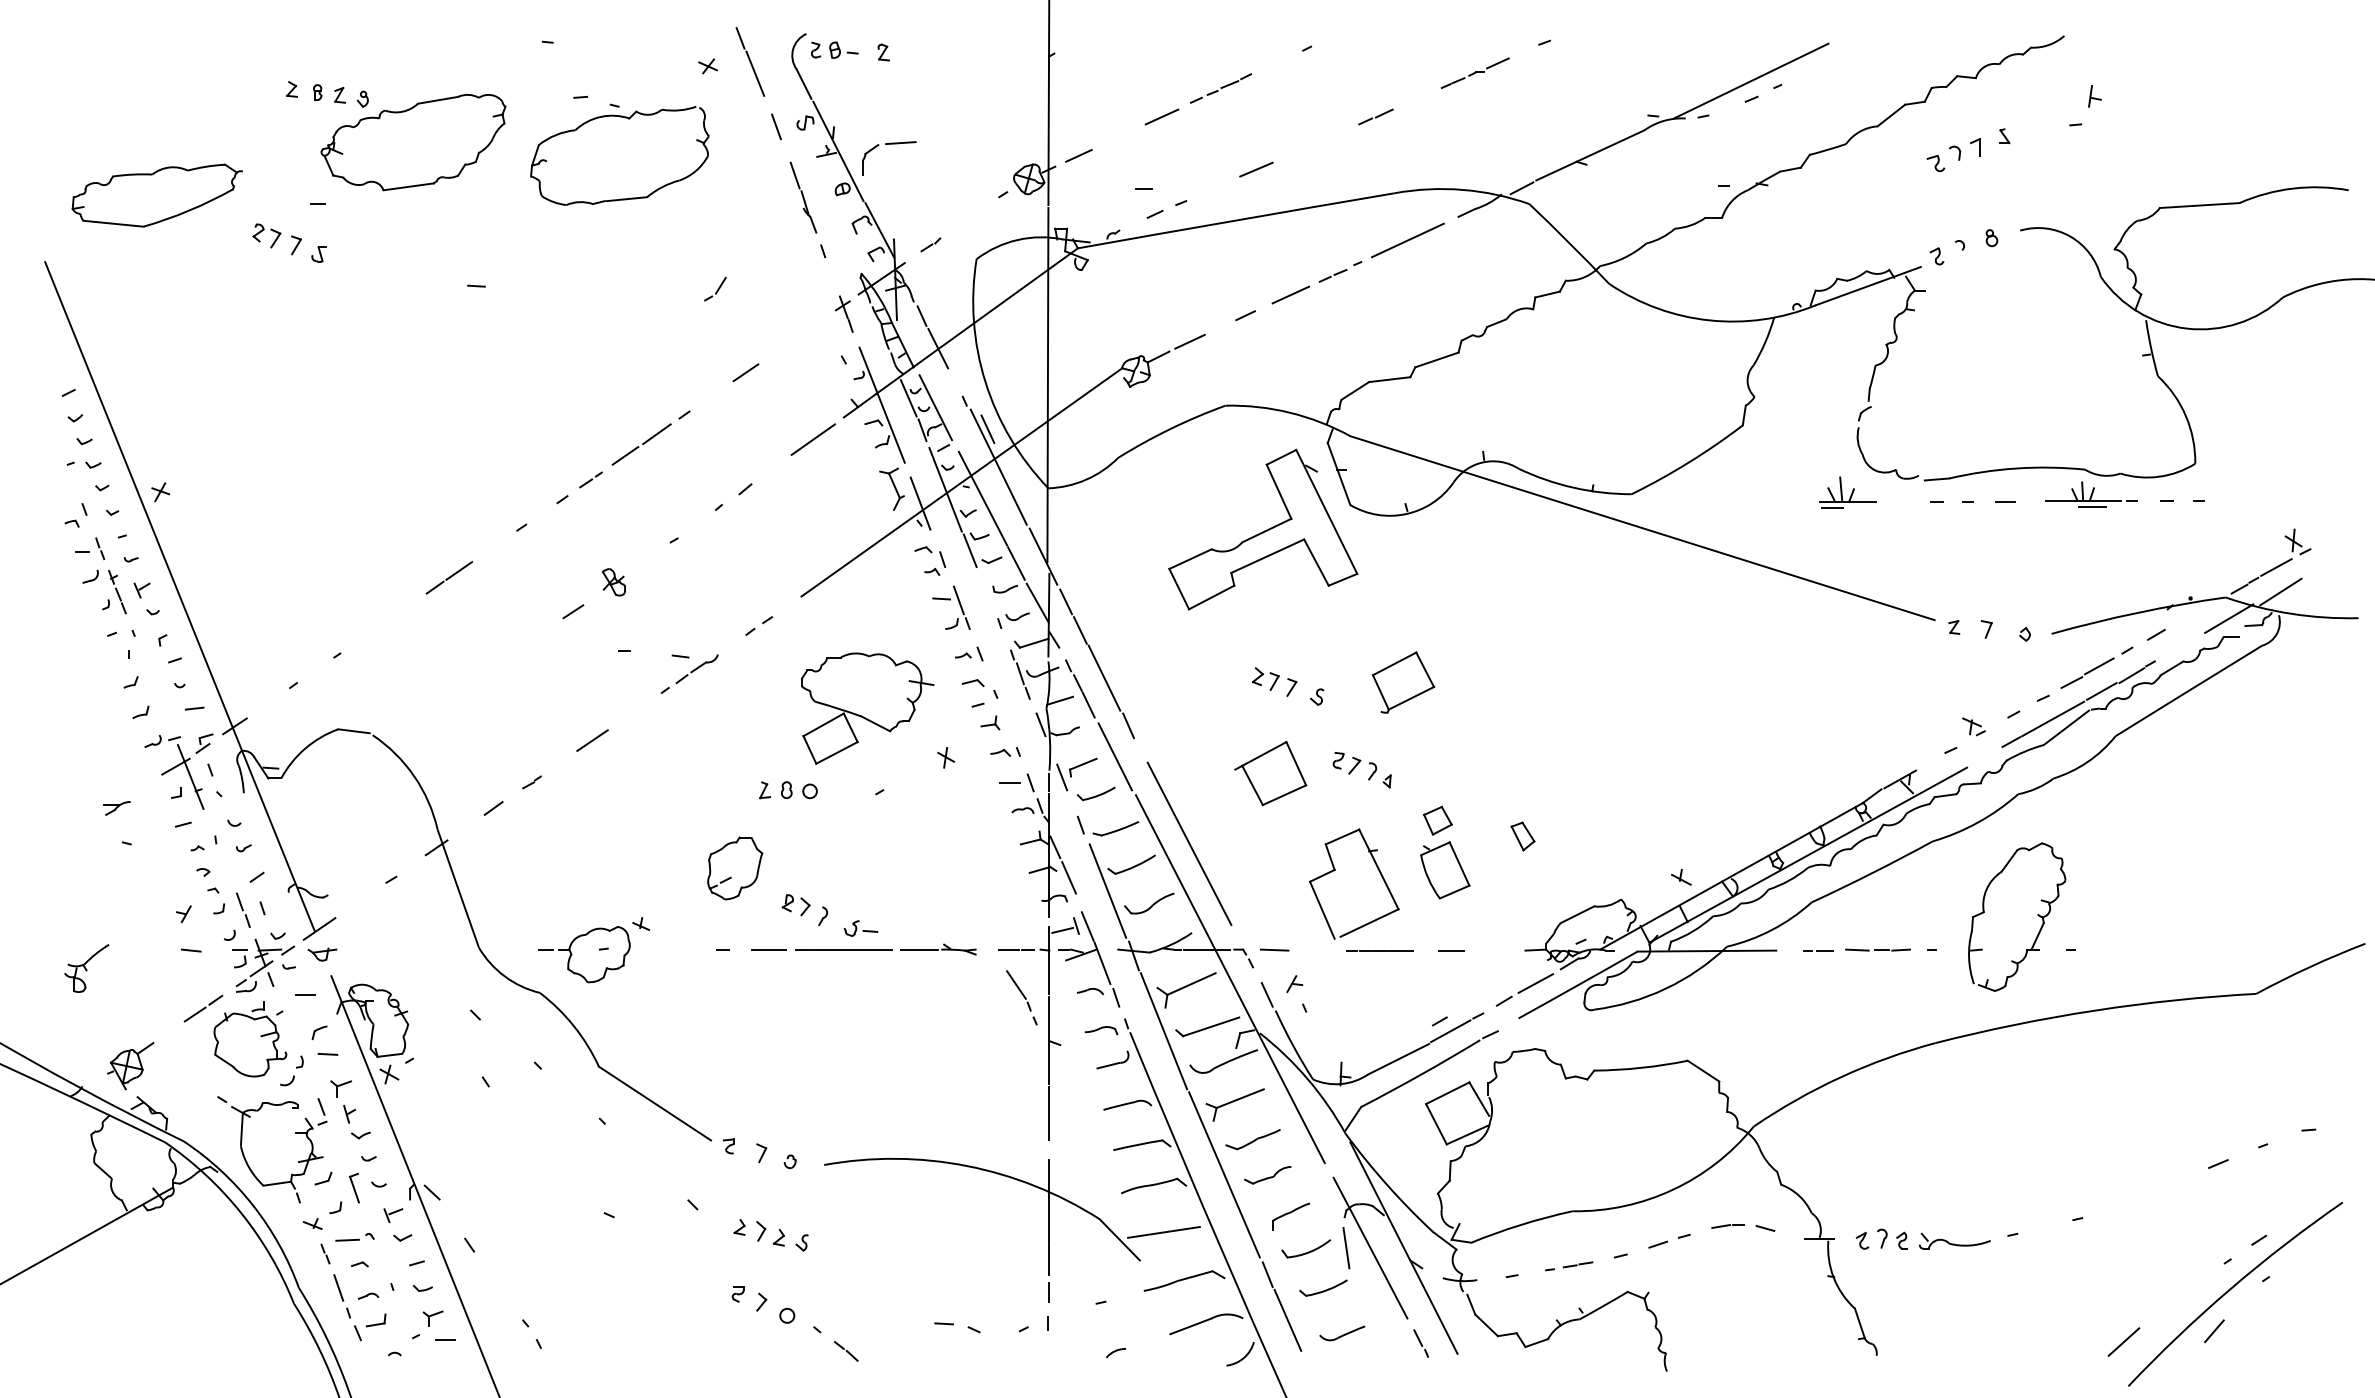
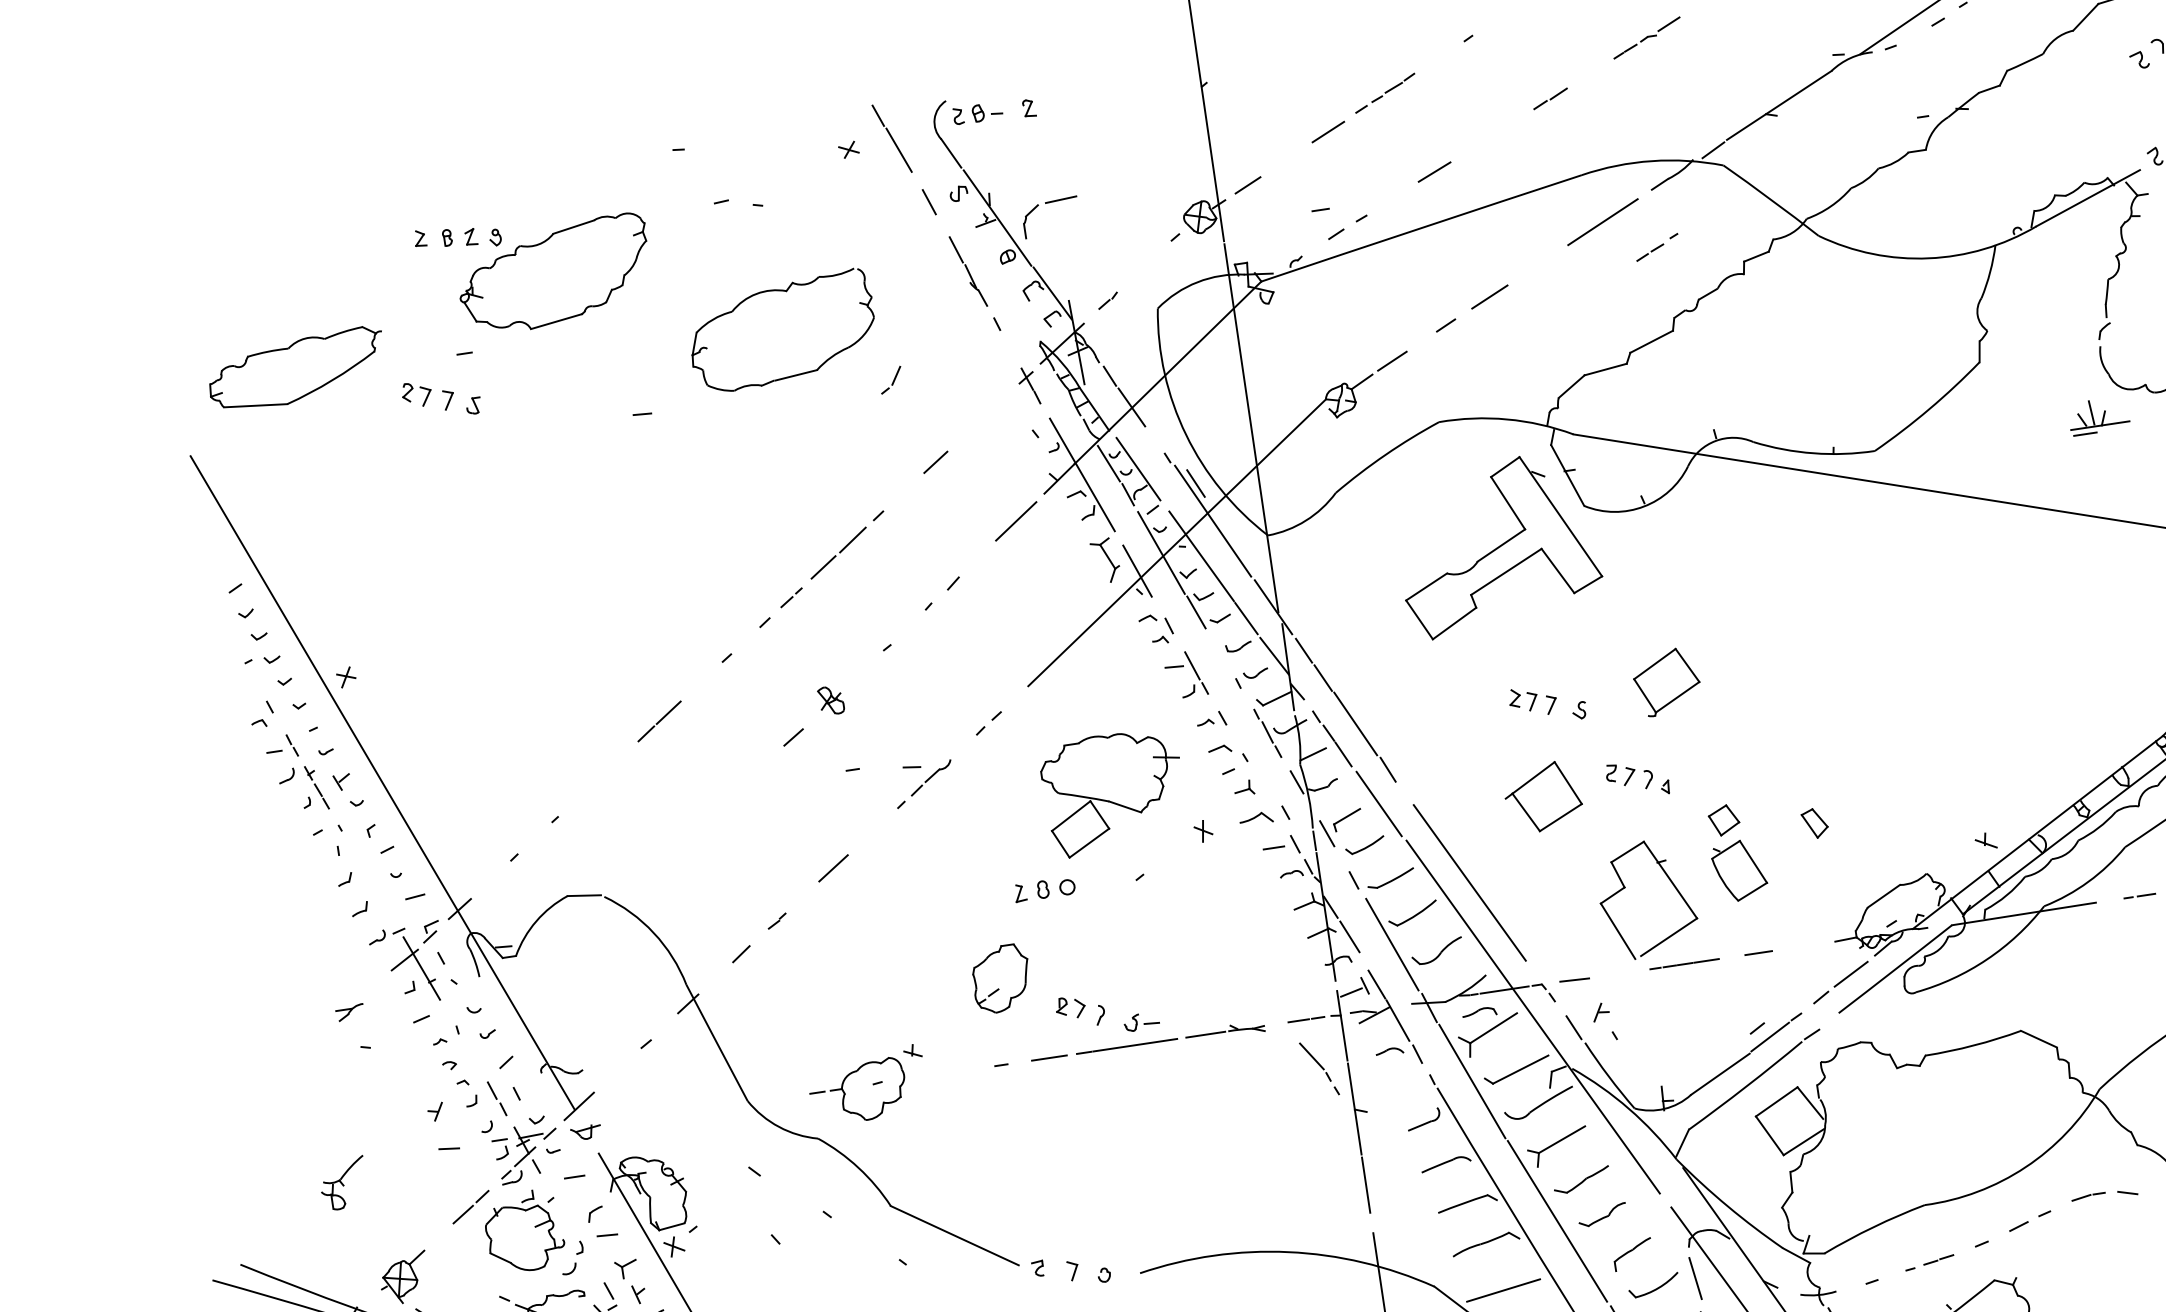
part: (628, 119) -> (785, 292), moved
part: (1340, 271) -> (1657, 247), moved
part: (1005, 751) -> (1264, 815), size x1.6
part: (1101, 1030) -> (1479, 1012), moved

